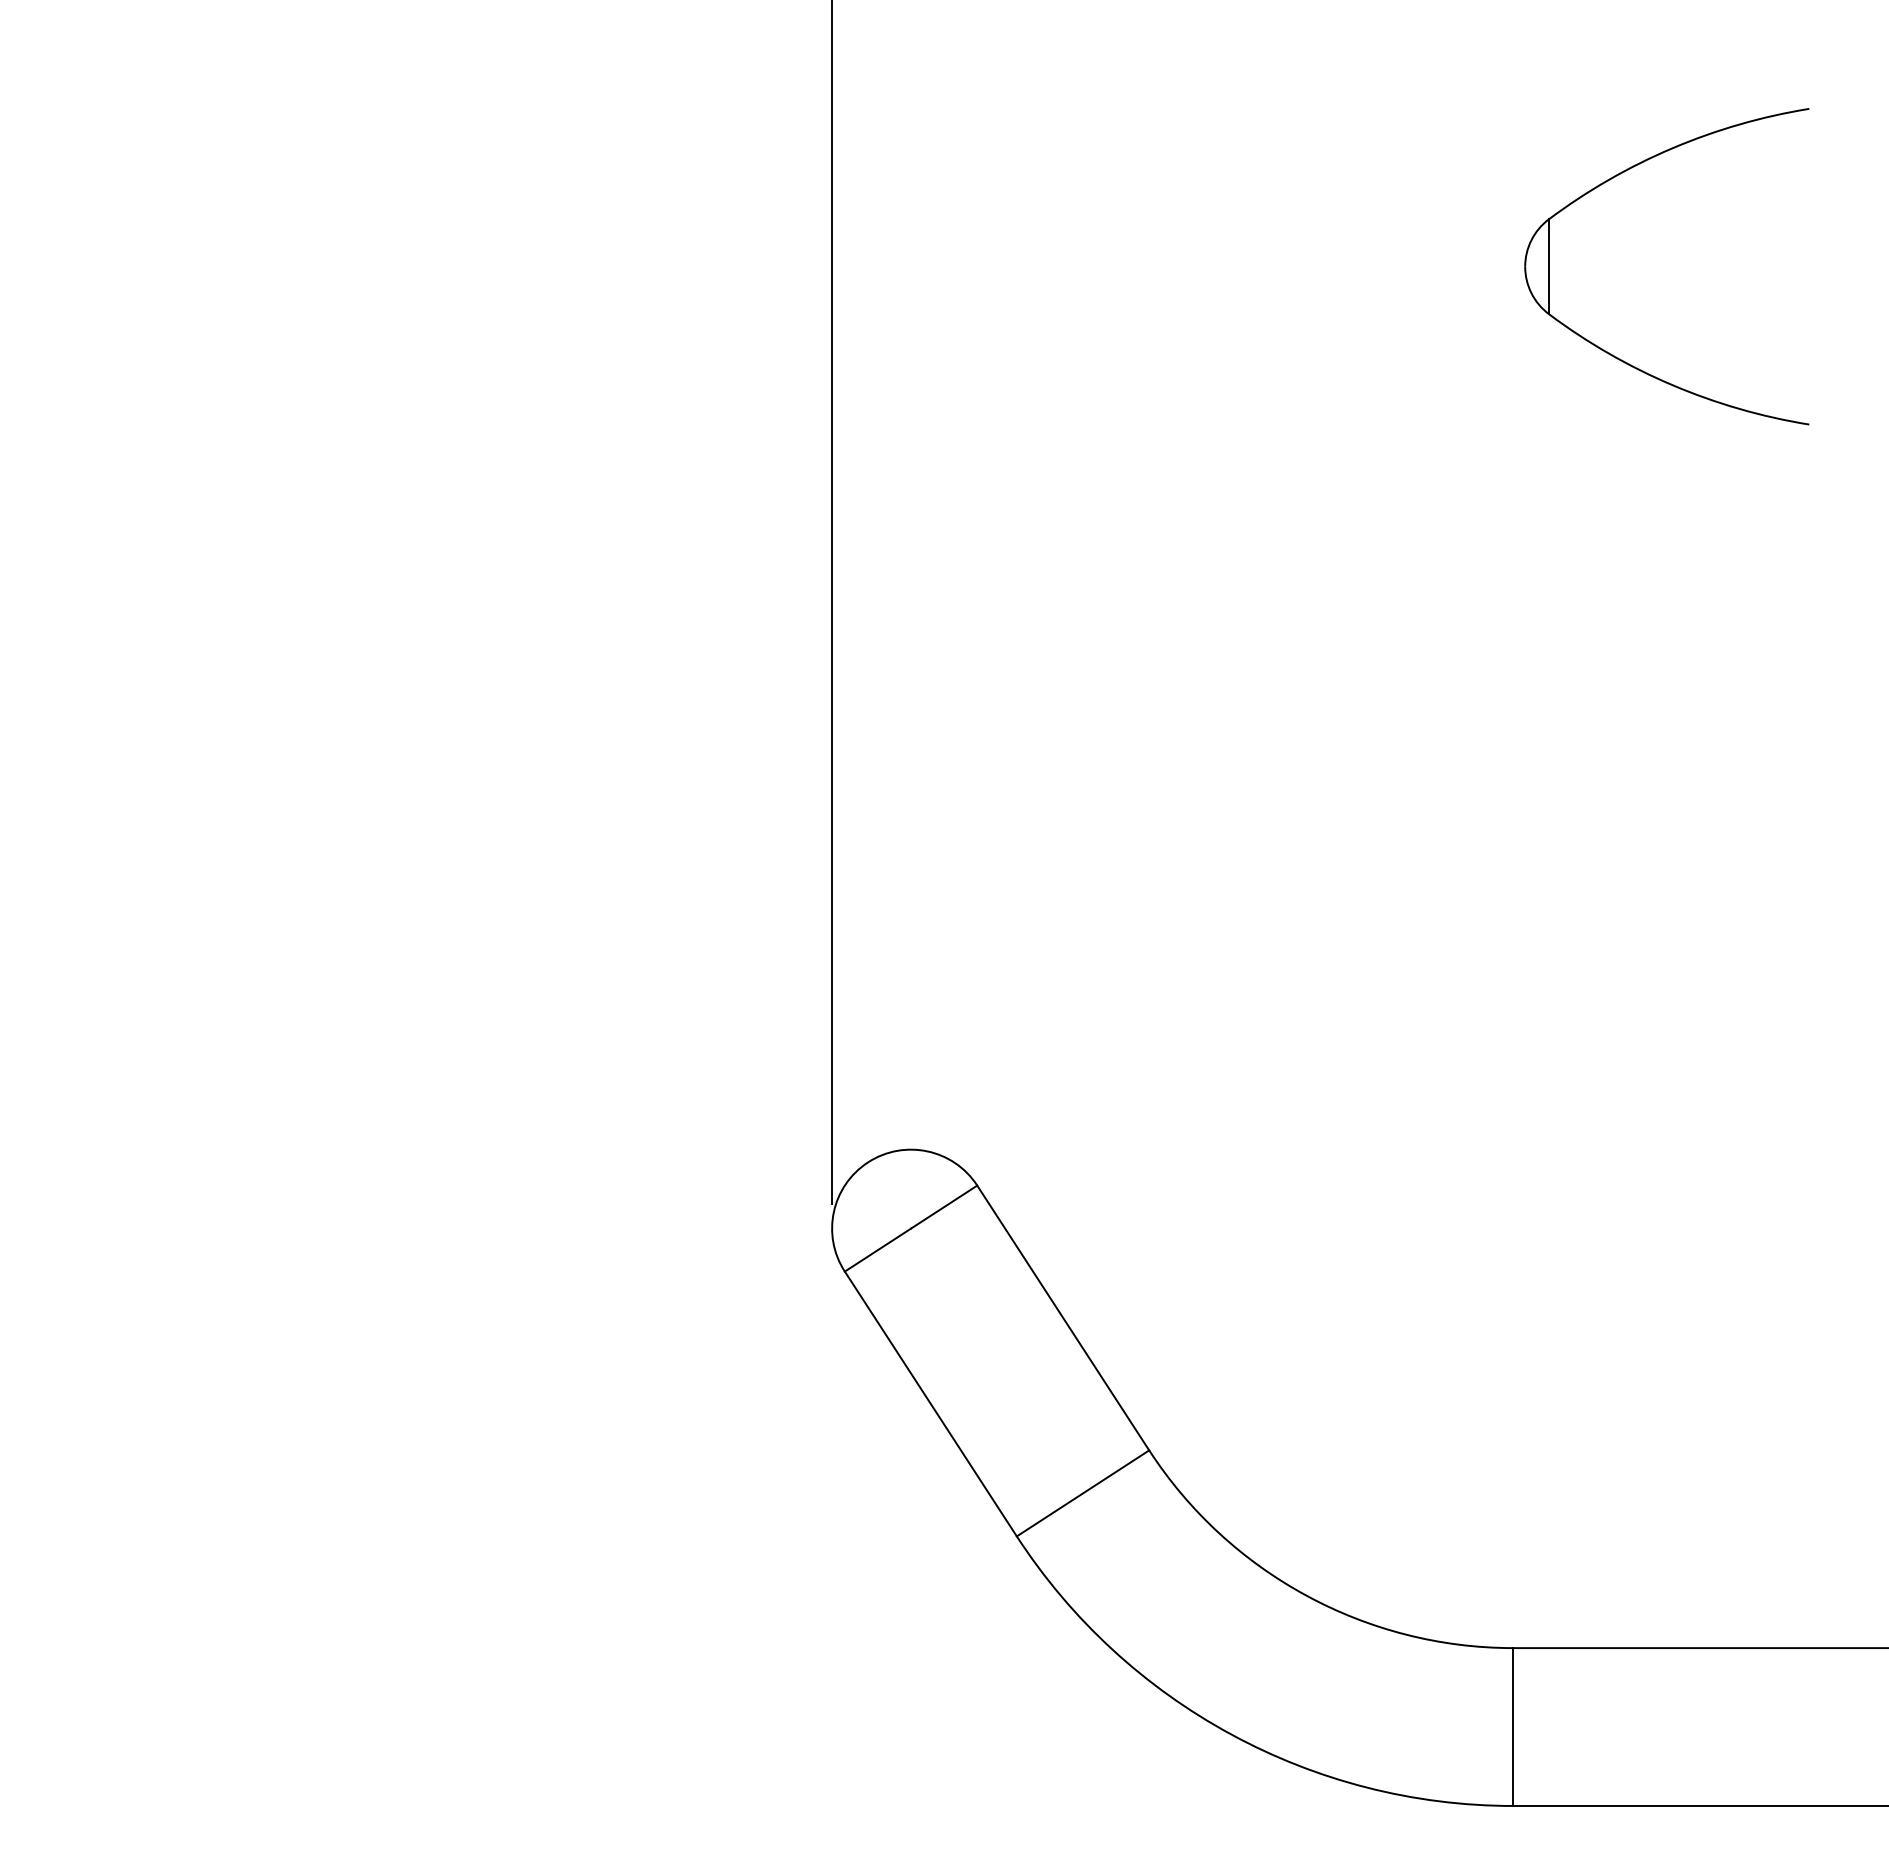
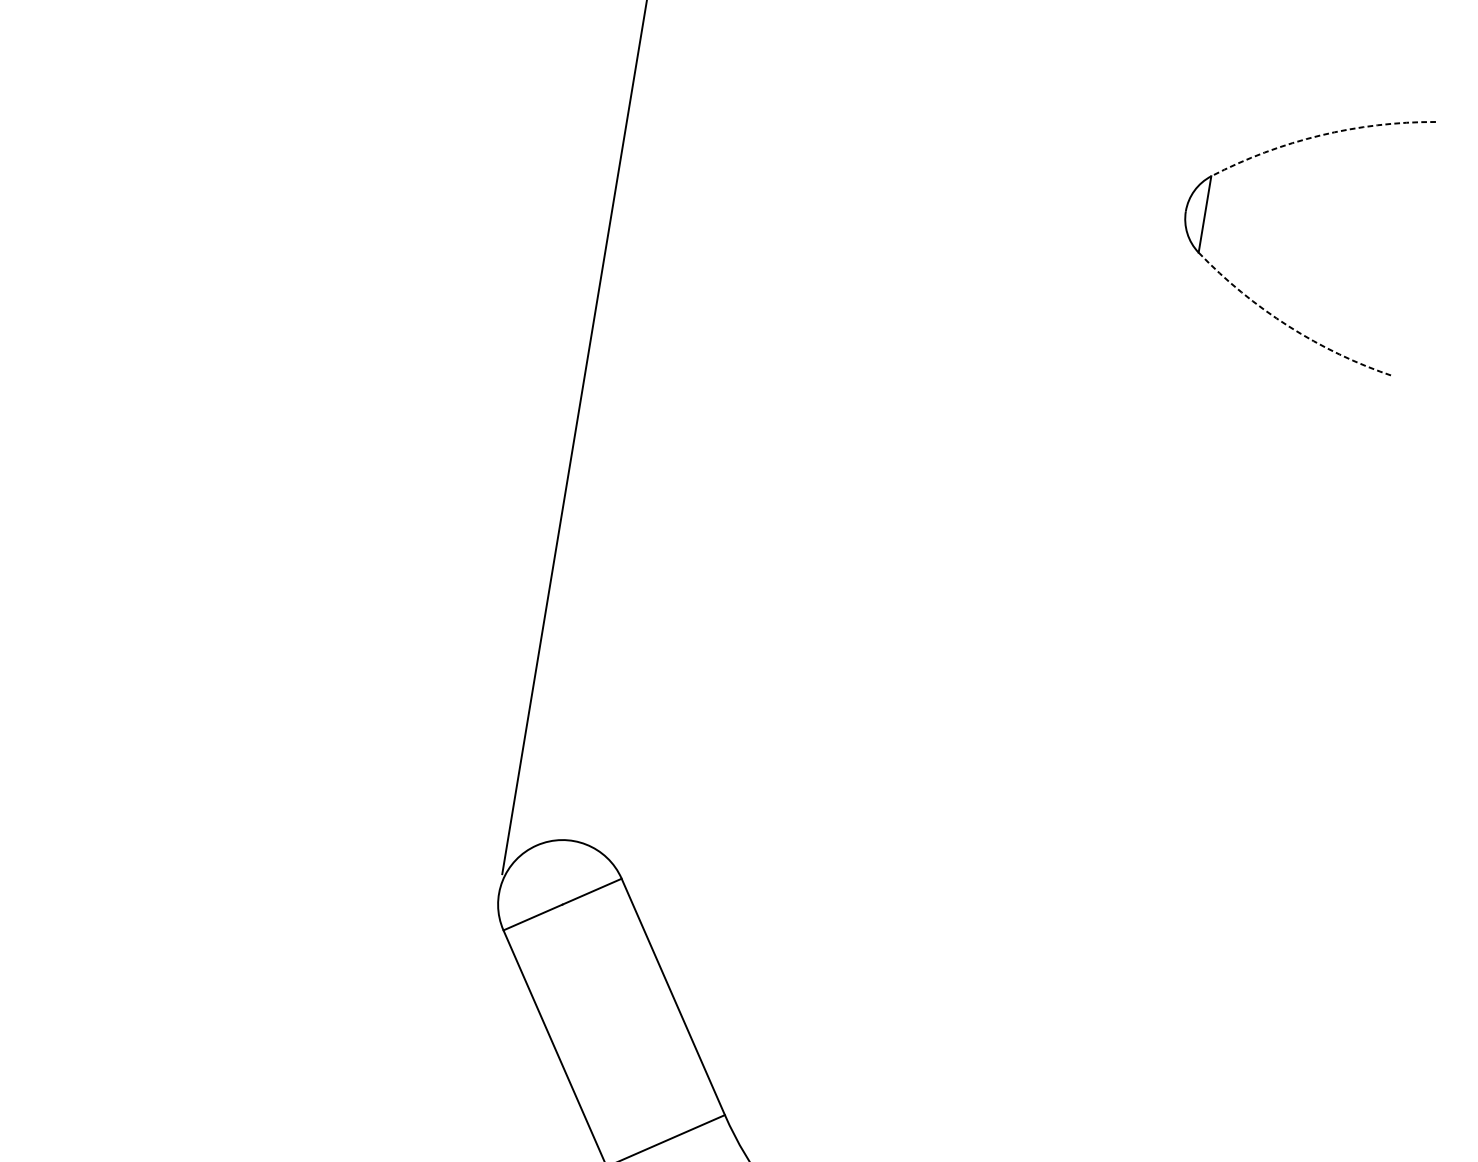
arc: (1672, 148) -> (1320, 135), solid -> dashed
arc: (1672, 385) -> (1288, 326), solid -> dashed

